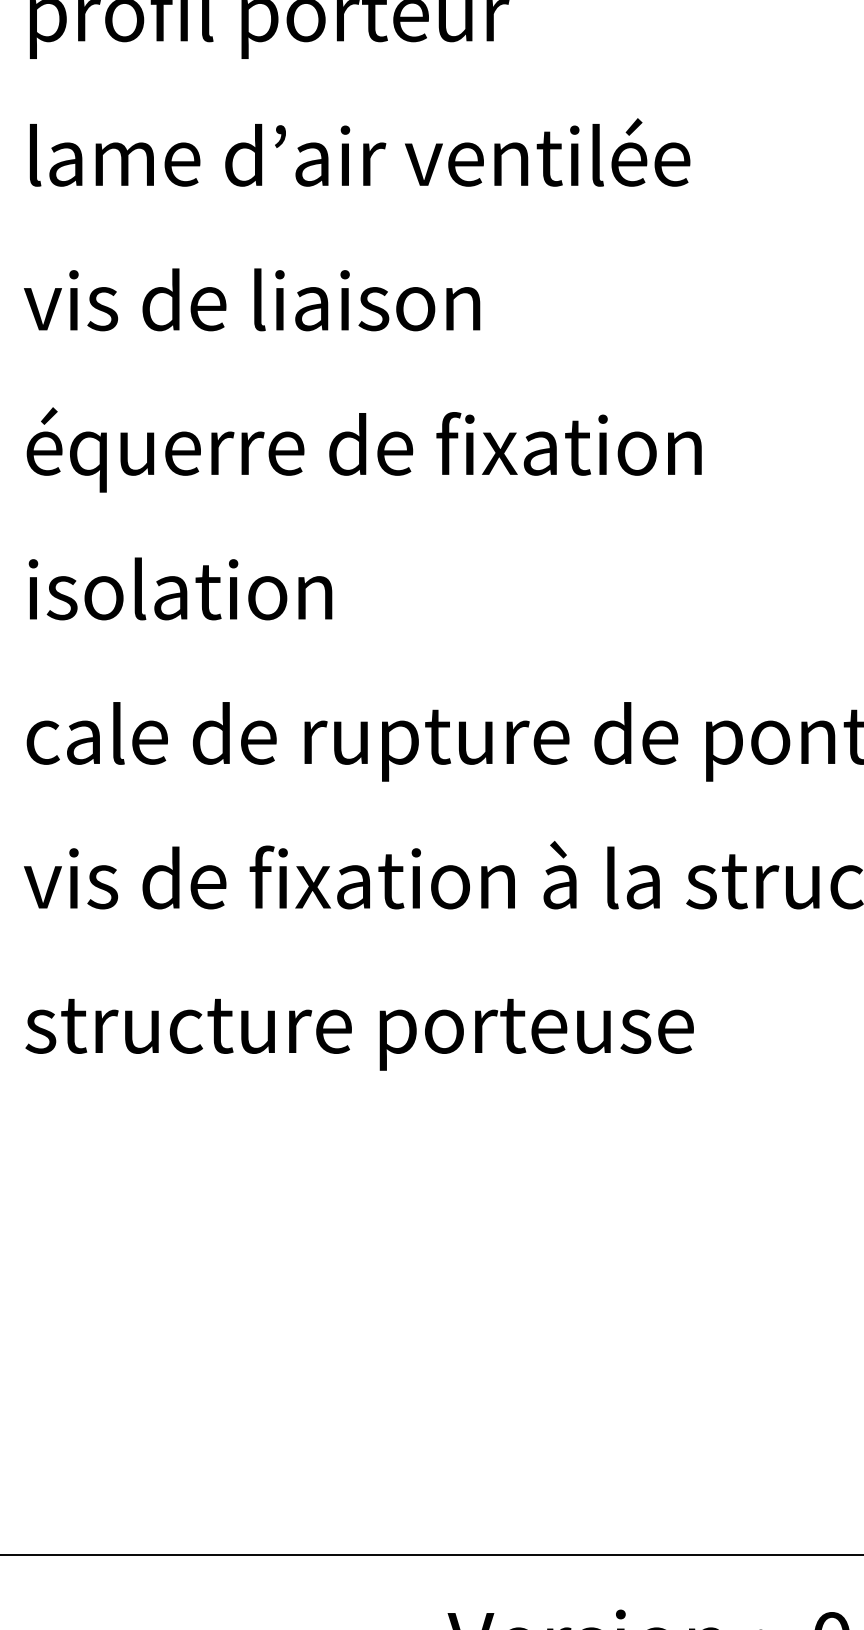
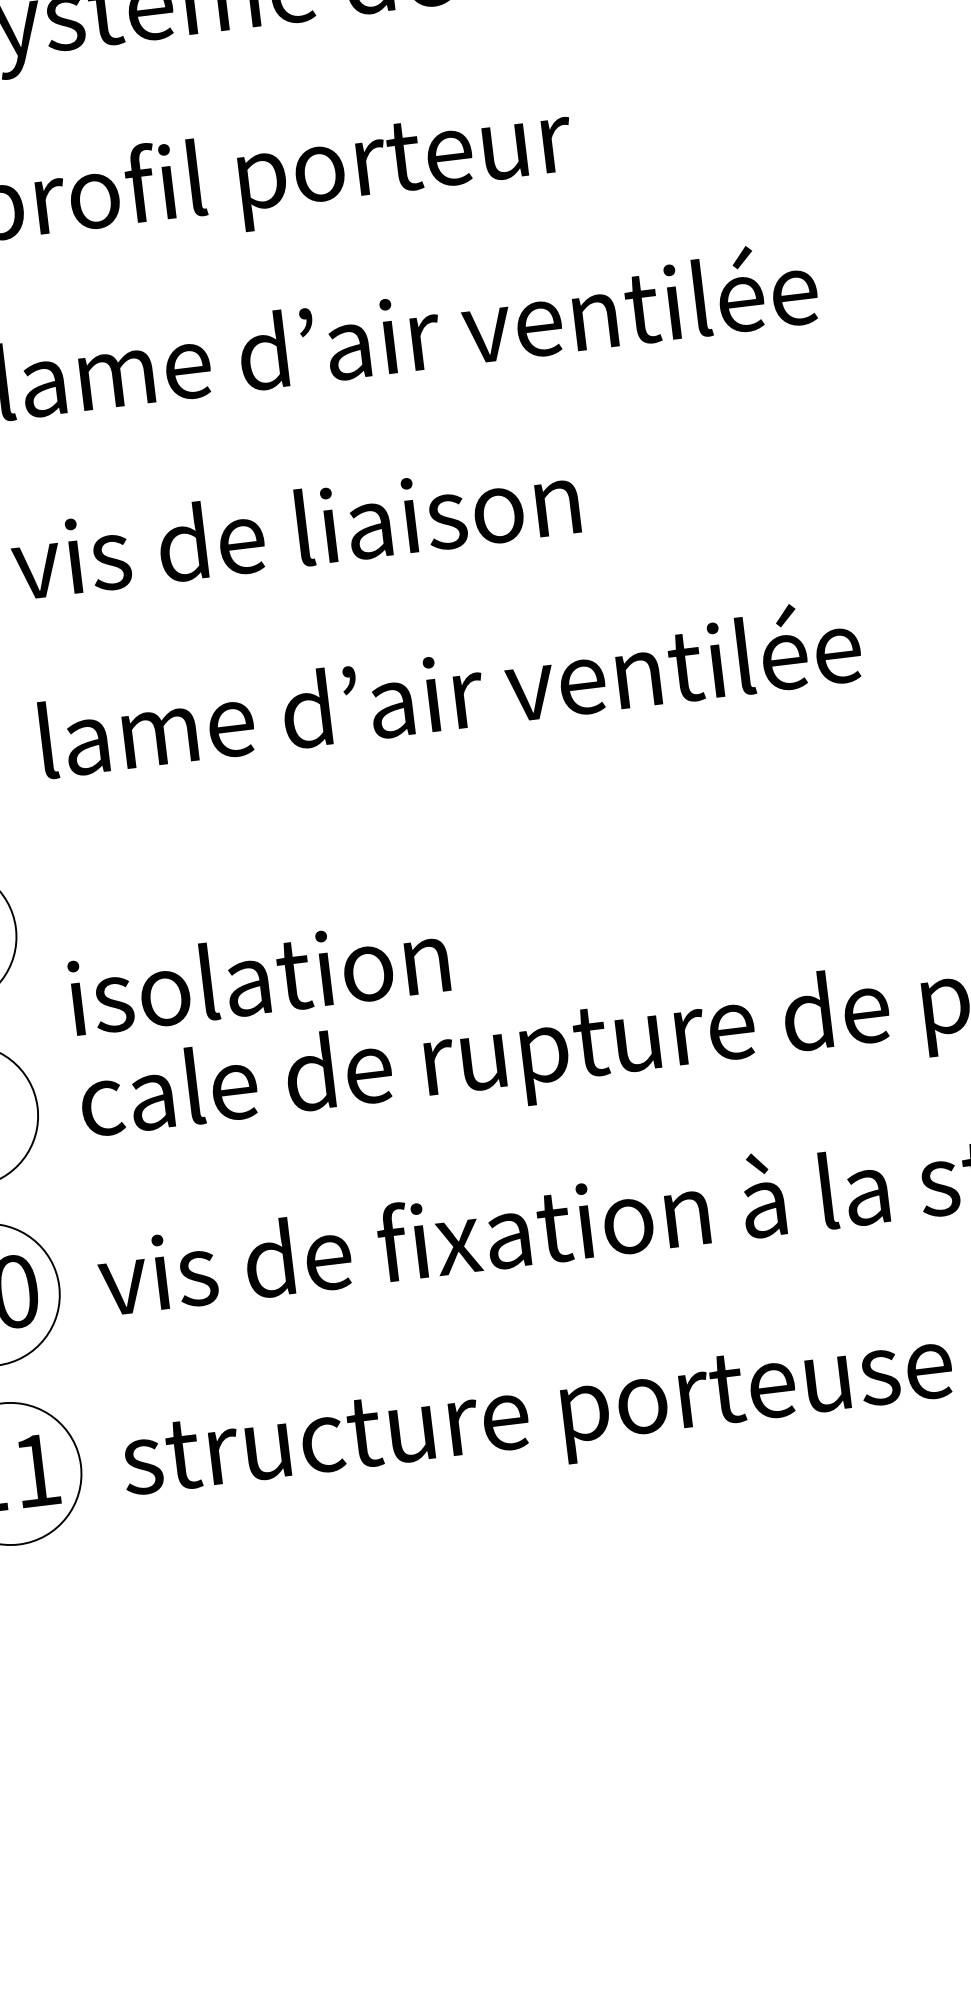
text: (363, 449) -> (455, 697), équerre de fixation -> lame d’air ventilée
text: (180, 588) -> (259, 975), moved

